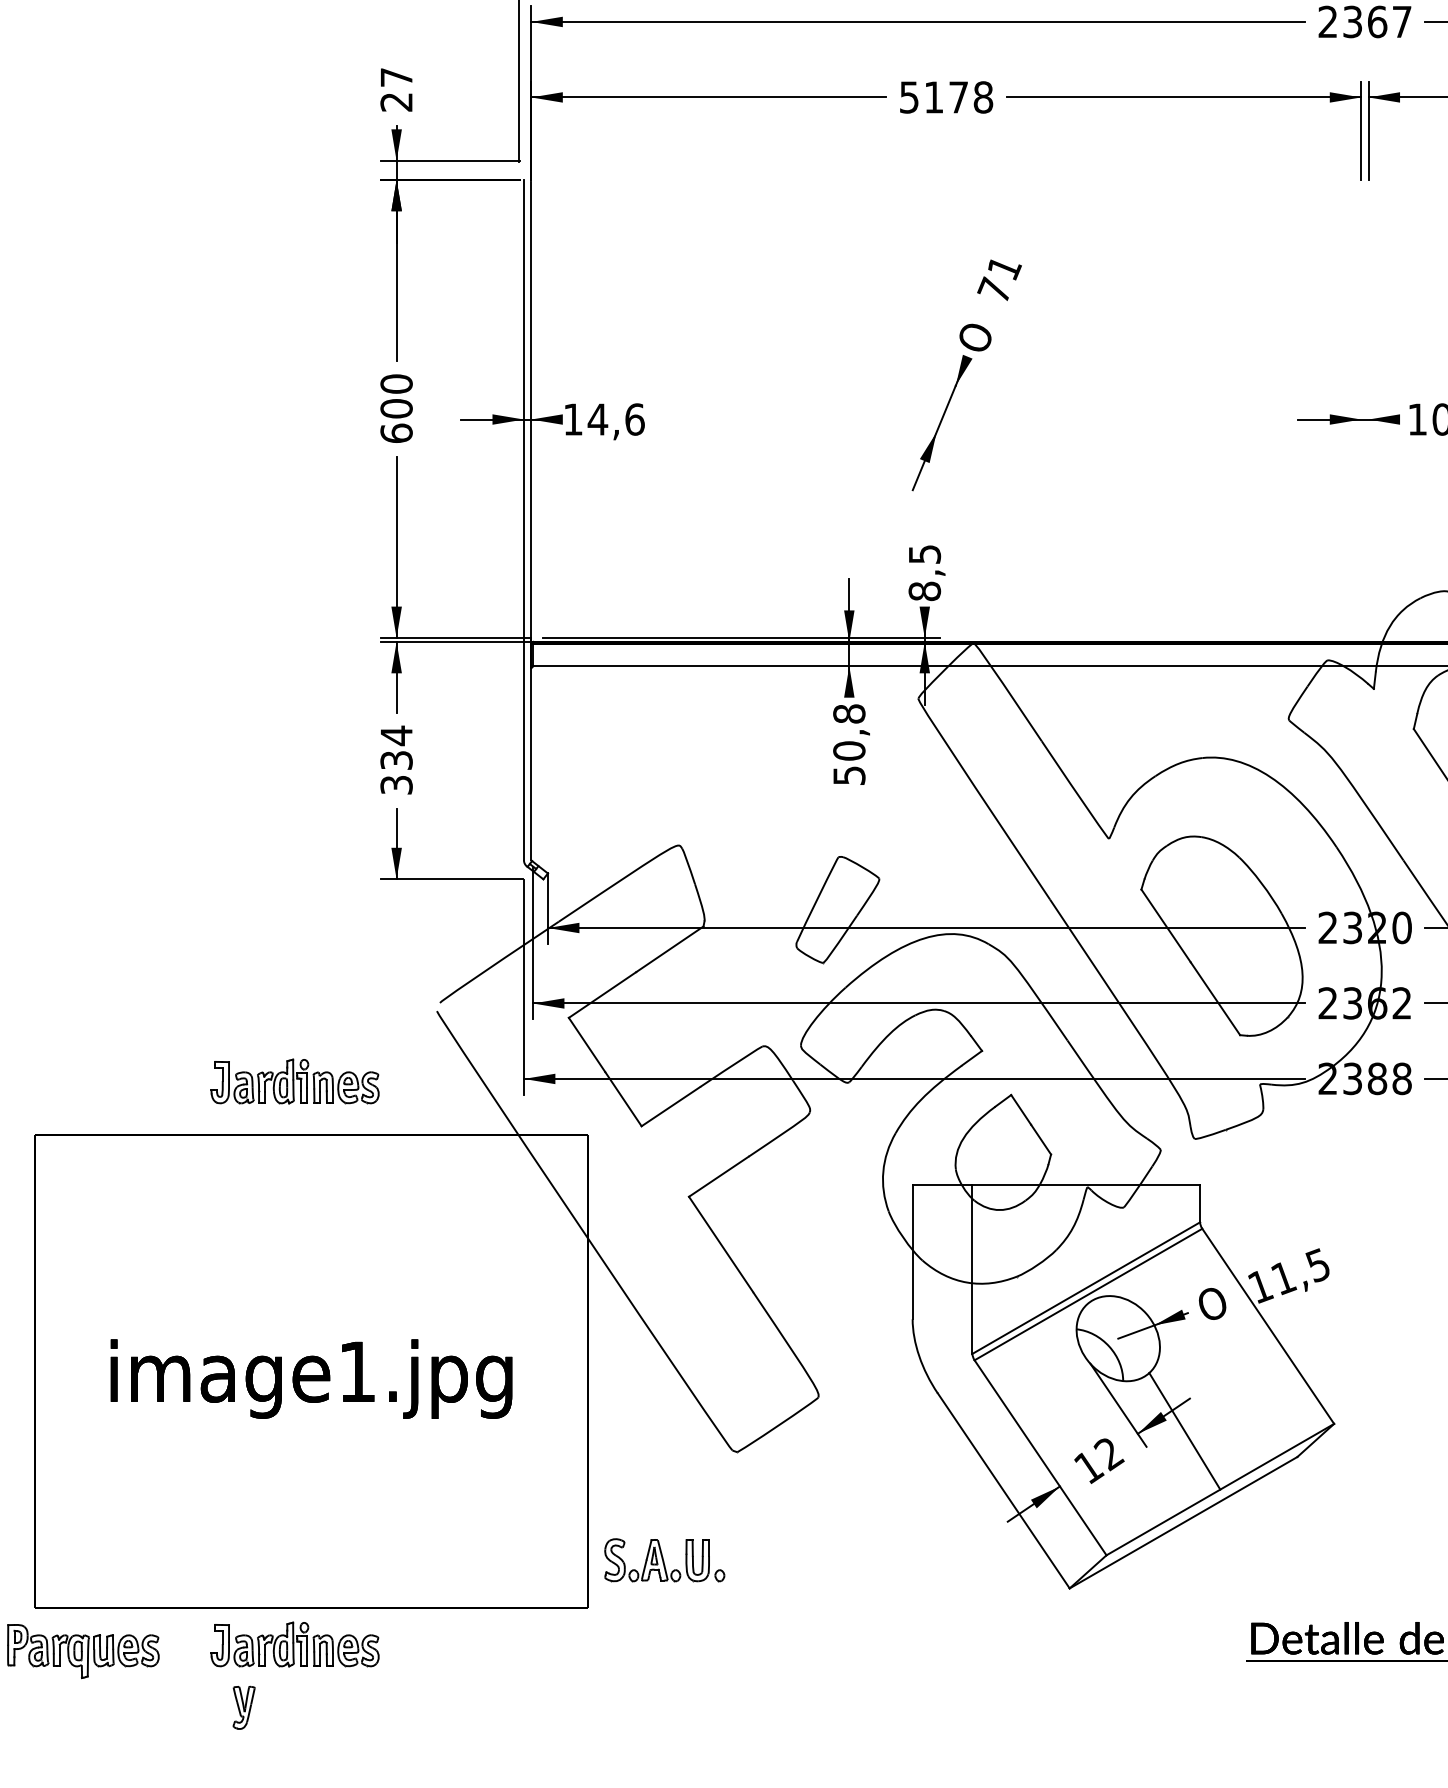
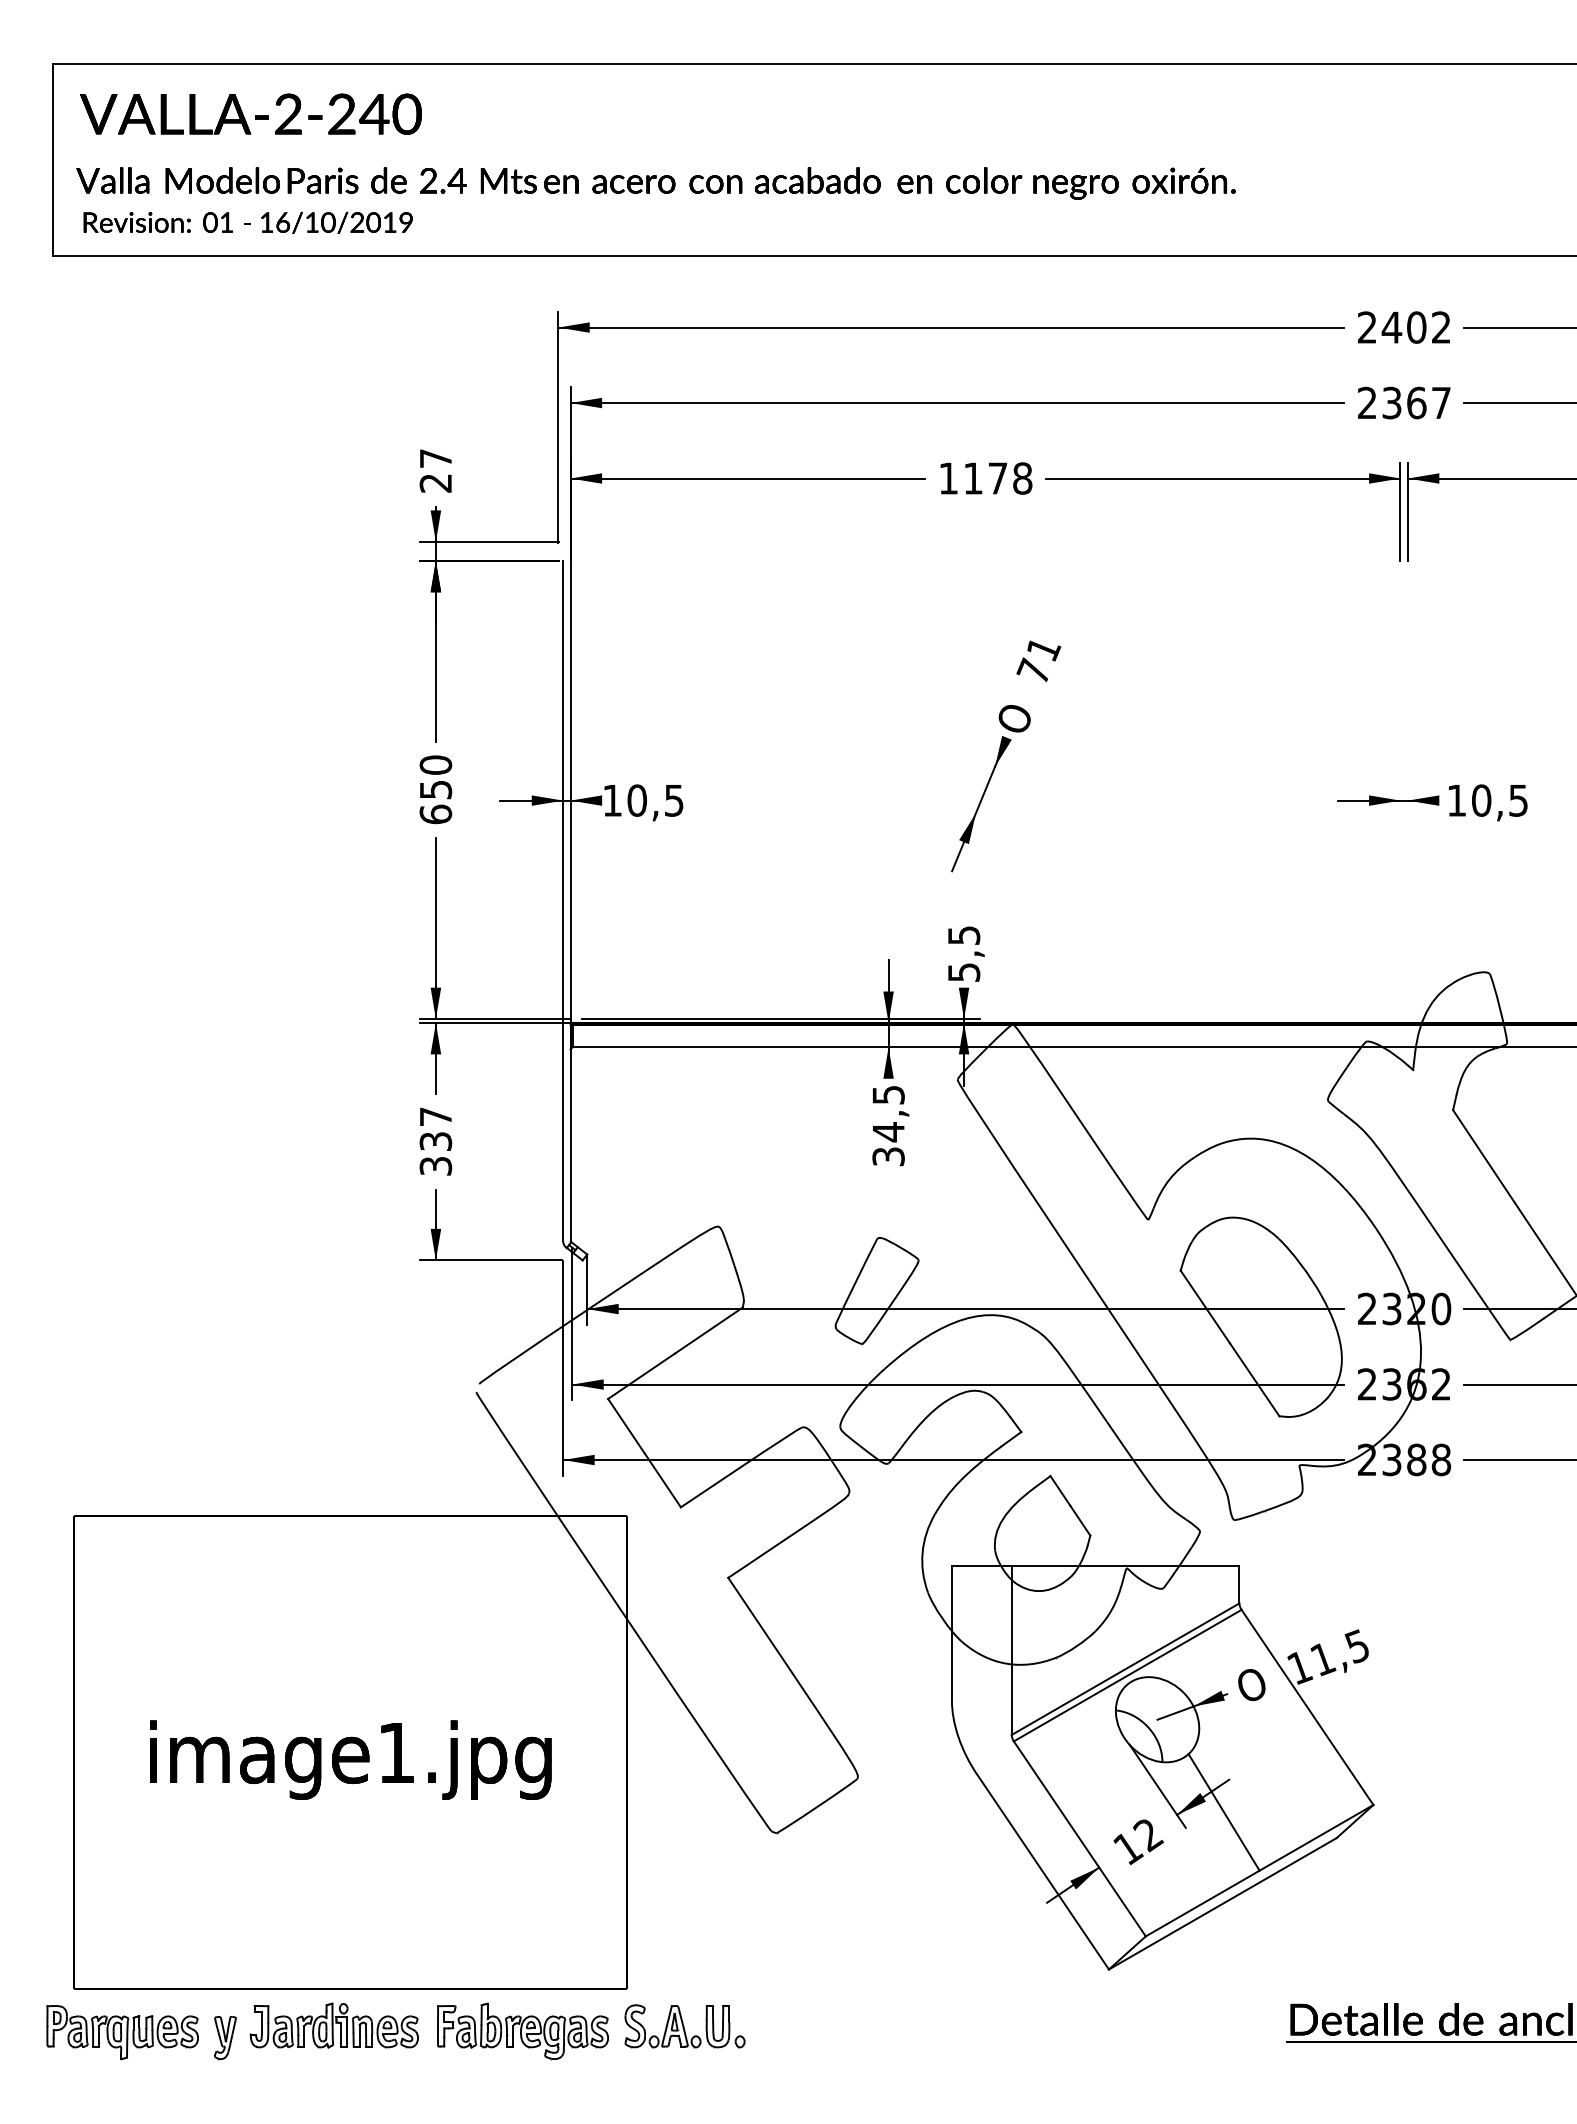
text: (909, 97) -> (948, 478), 5178 -> 1178
text: (396, 408) -> (435, 789), 600 -> 650
text: (616, 419) -> (655, 800), 14,6 -> 10,5
text: (924, 591) -> (963, 972), 8,5 -> 5,5
text: (396, 735) -> (435, 1116), 334 -> 337
text: (849, 744) -> (888, 1125), 50,8 -> 34,5
part: (294, 1081) -> (333, 1462), removed
part: (664, 1560) -> (684, 2026), moved
part: (483, 1650) -> (522, 2031), added
part: (244, 1708) -> (225, 2038), moved

